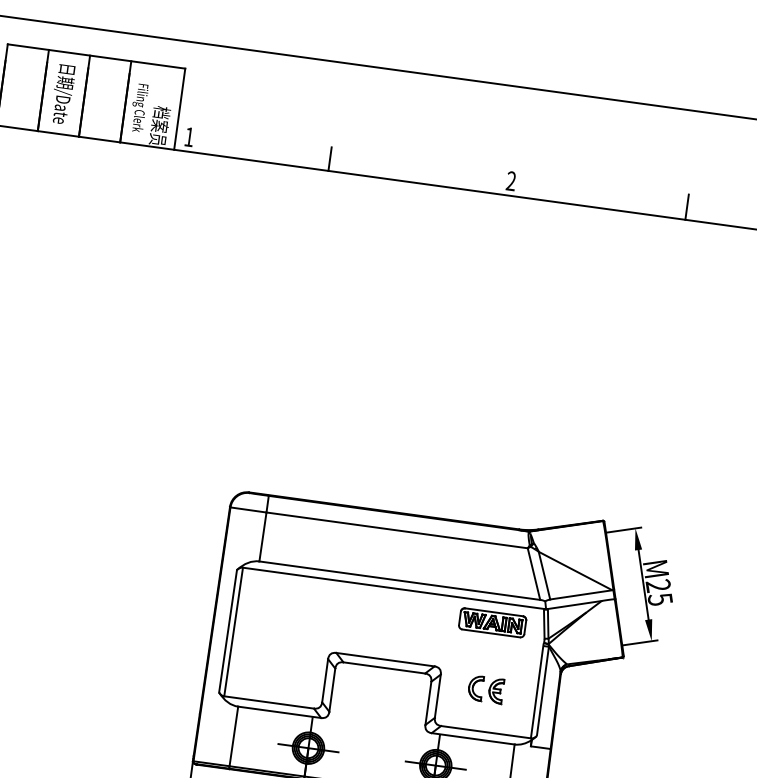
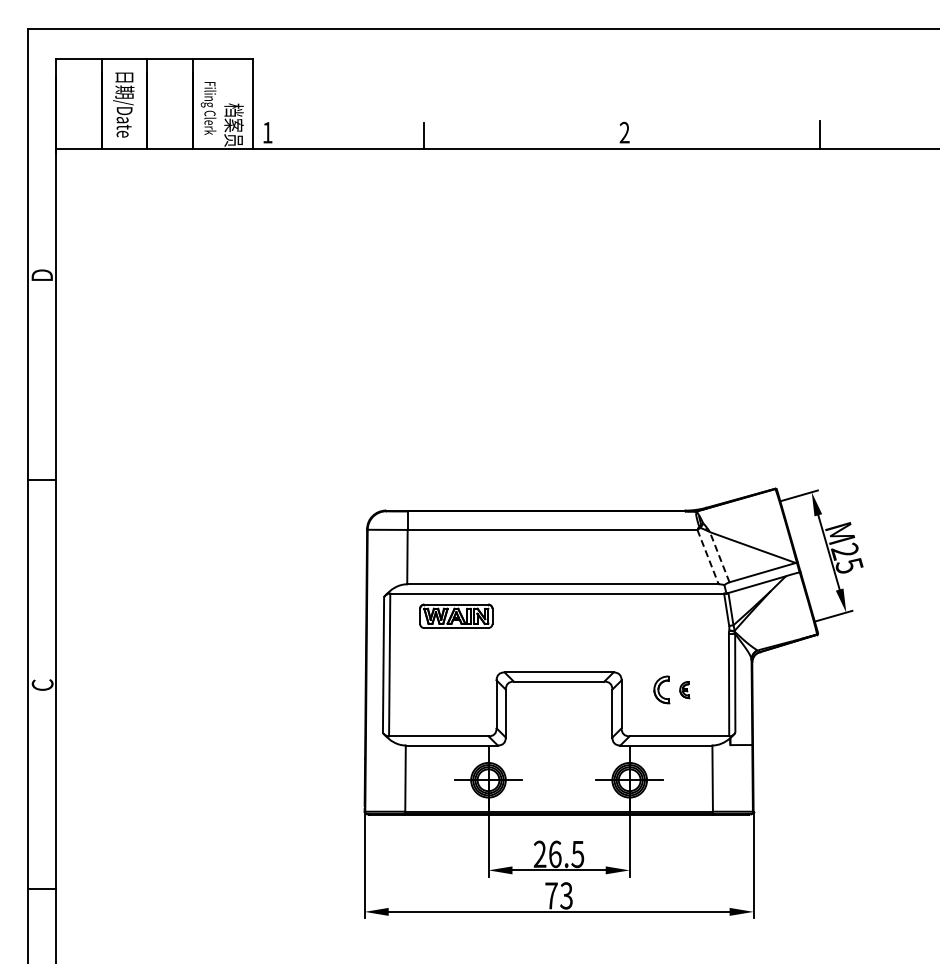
line: (534, 574) -> (708, 557), solid -> dashed
line: (544, 575) -> (719, 557), solid -> dashed
part: (492, 622) -> (456, 615), moved
part: (496, 690) -> (684, 689), size x0.6

